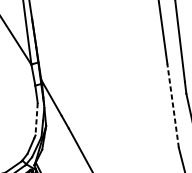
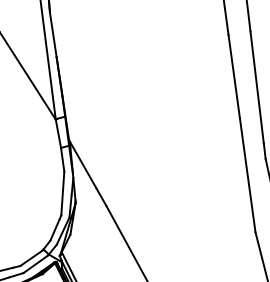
line: (172, 105) -> (247, 175), dashed -> solid
line: (36, 119) -> (62, 193), dashed -> solid

